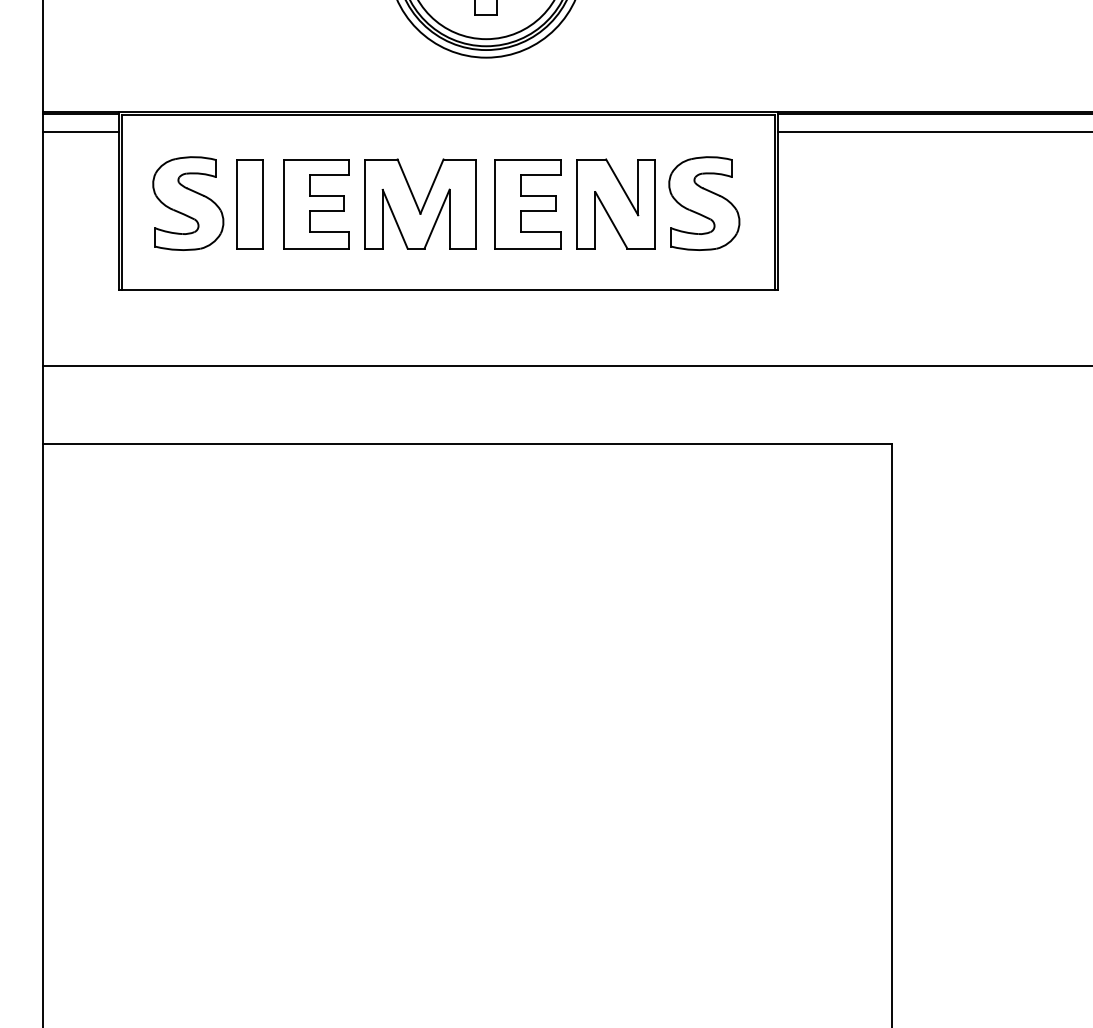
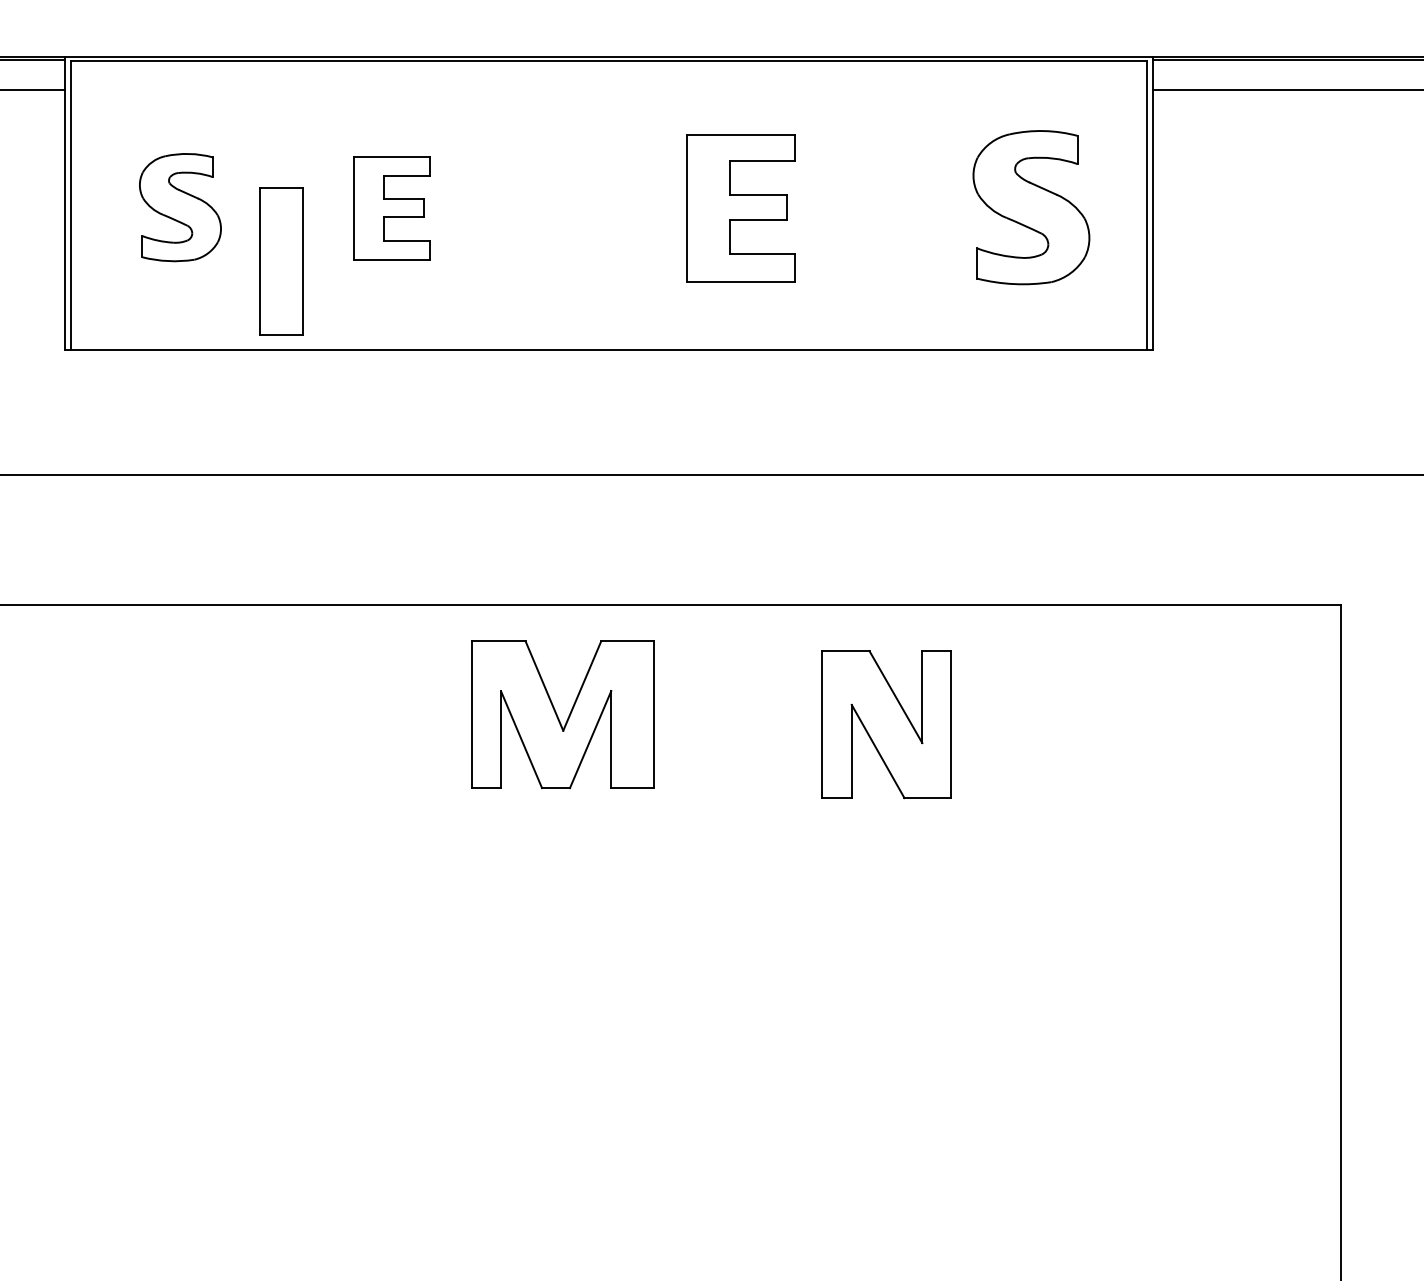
part: (188, 203) -> (180, 207), size x0.7
part: (420, 203) -> (563, 713), moved
part: (615, 203) -> (884, 723), moved
part: (249, 204) -> (281, 261), moved
part: (316, 204) -> (391, 209), size x0.7

